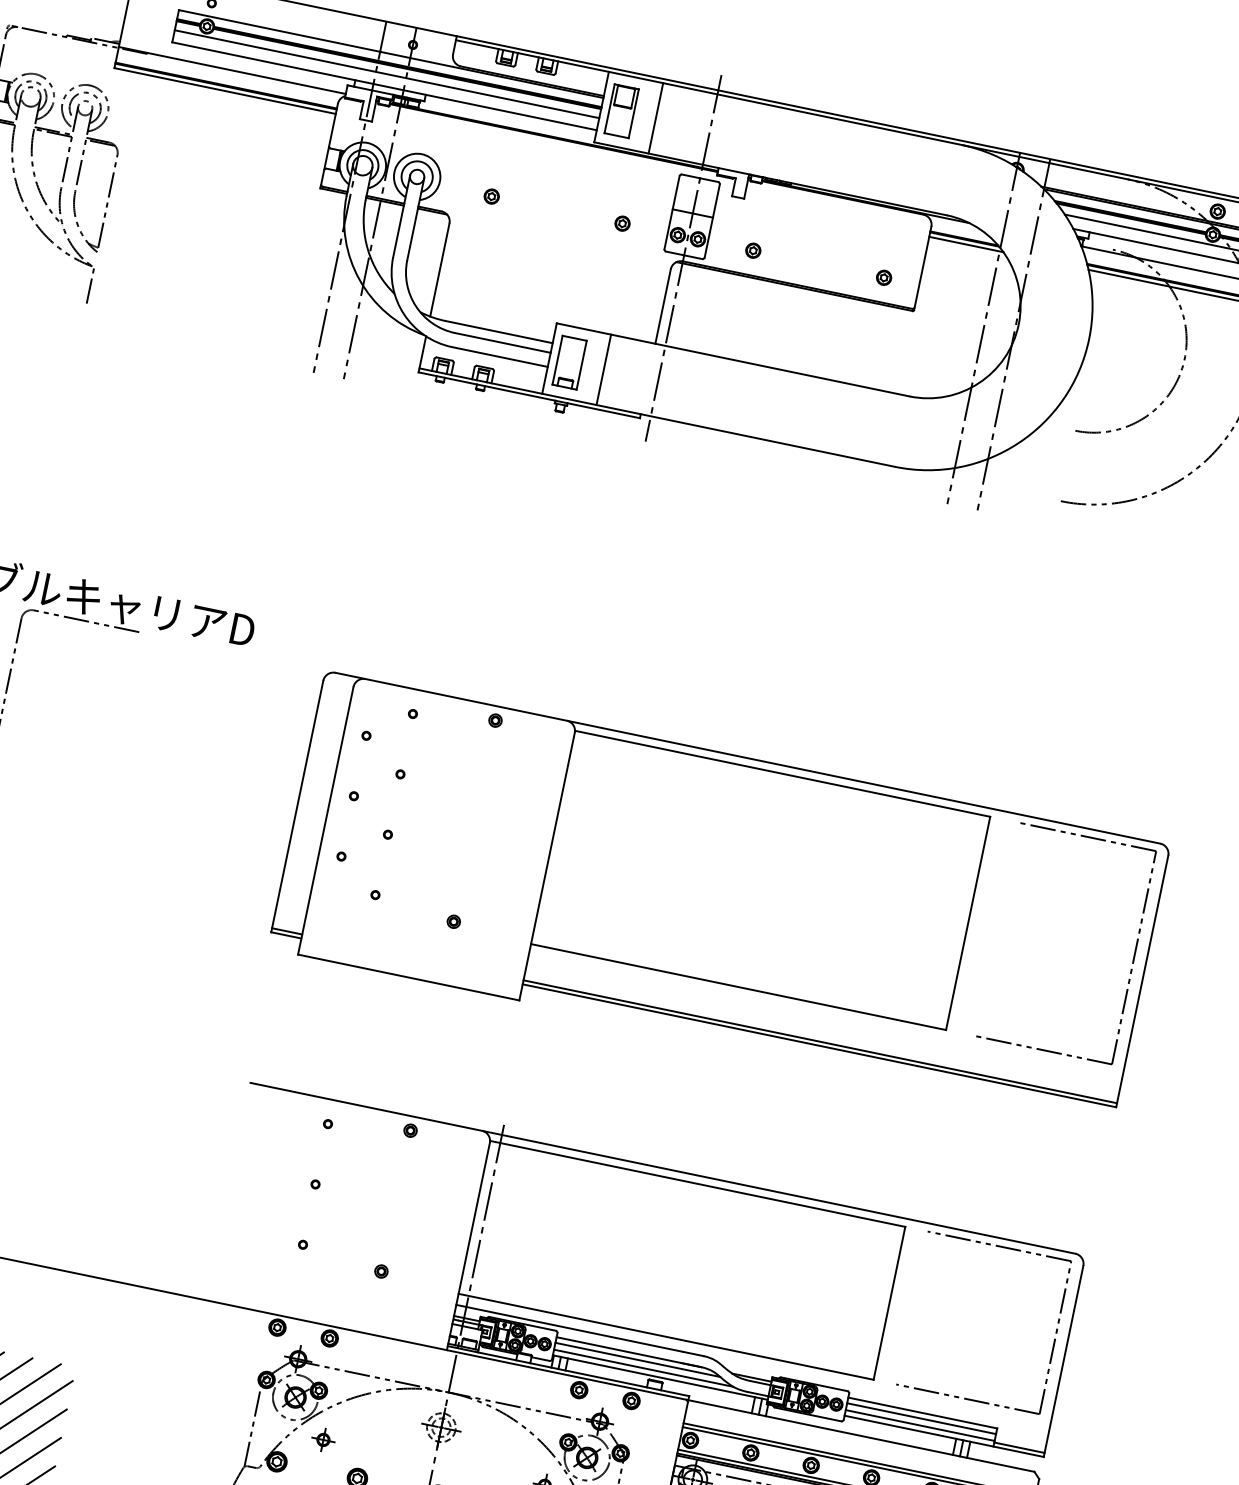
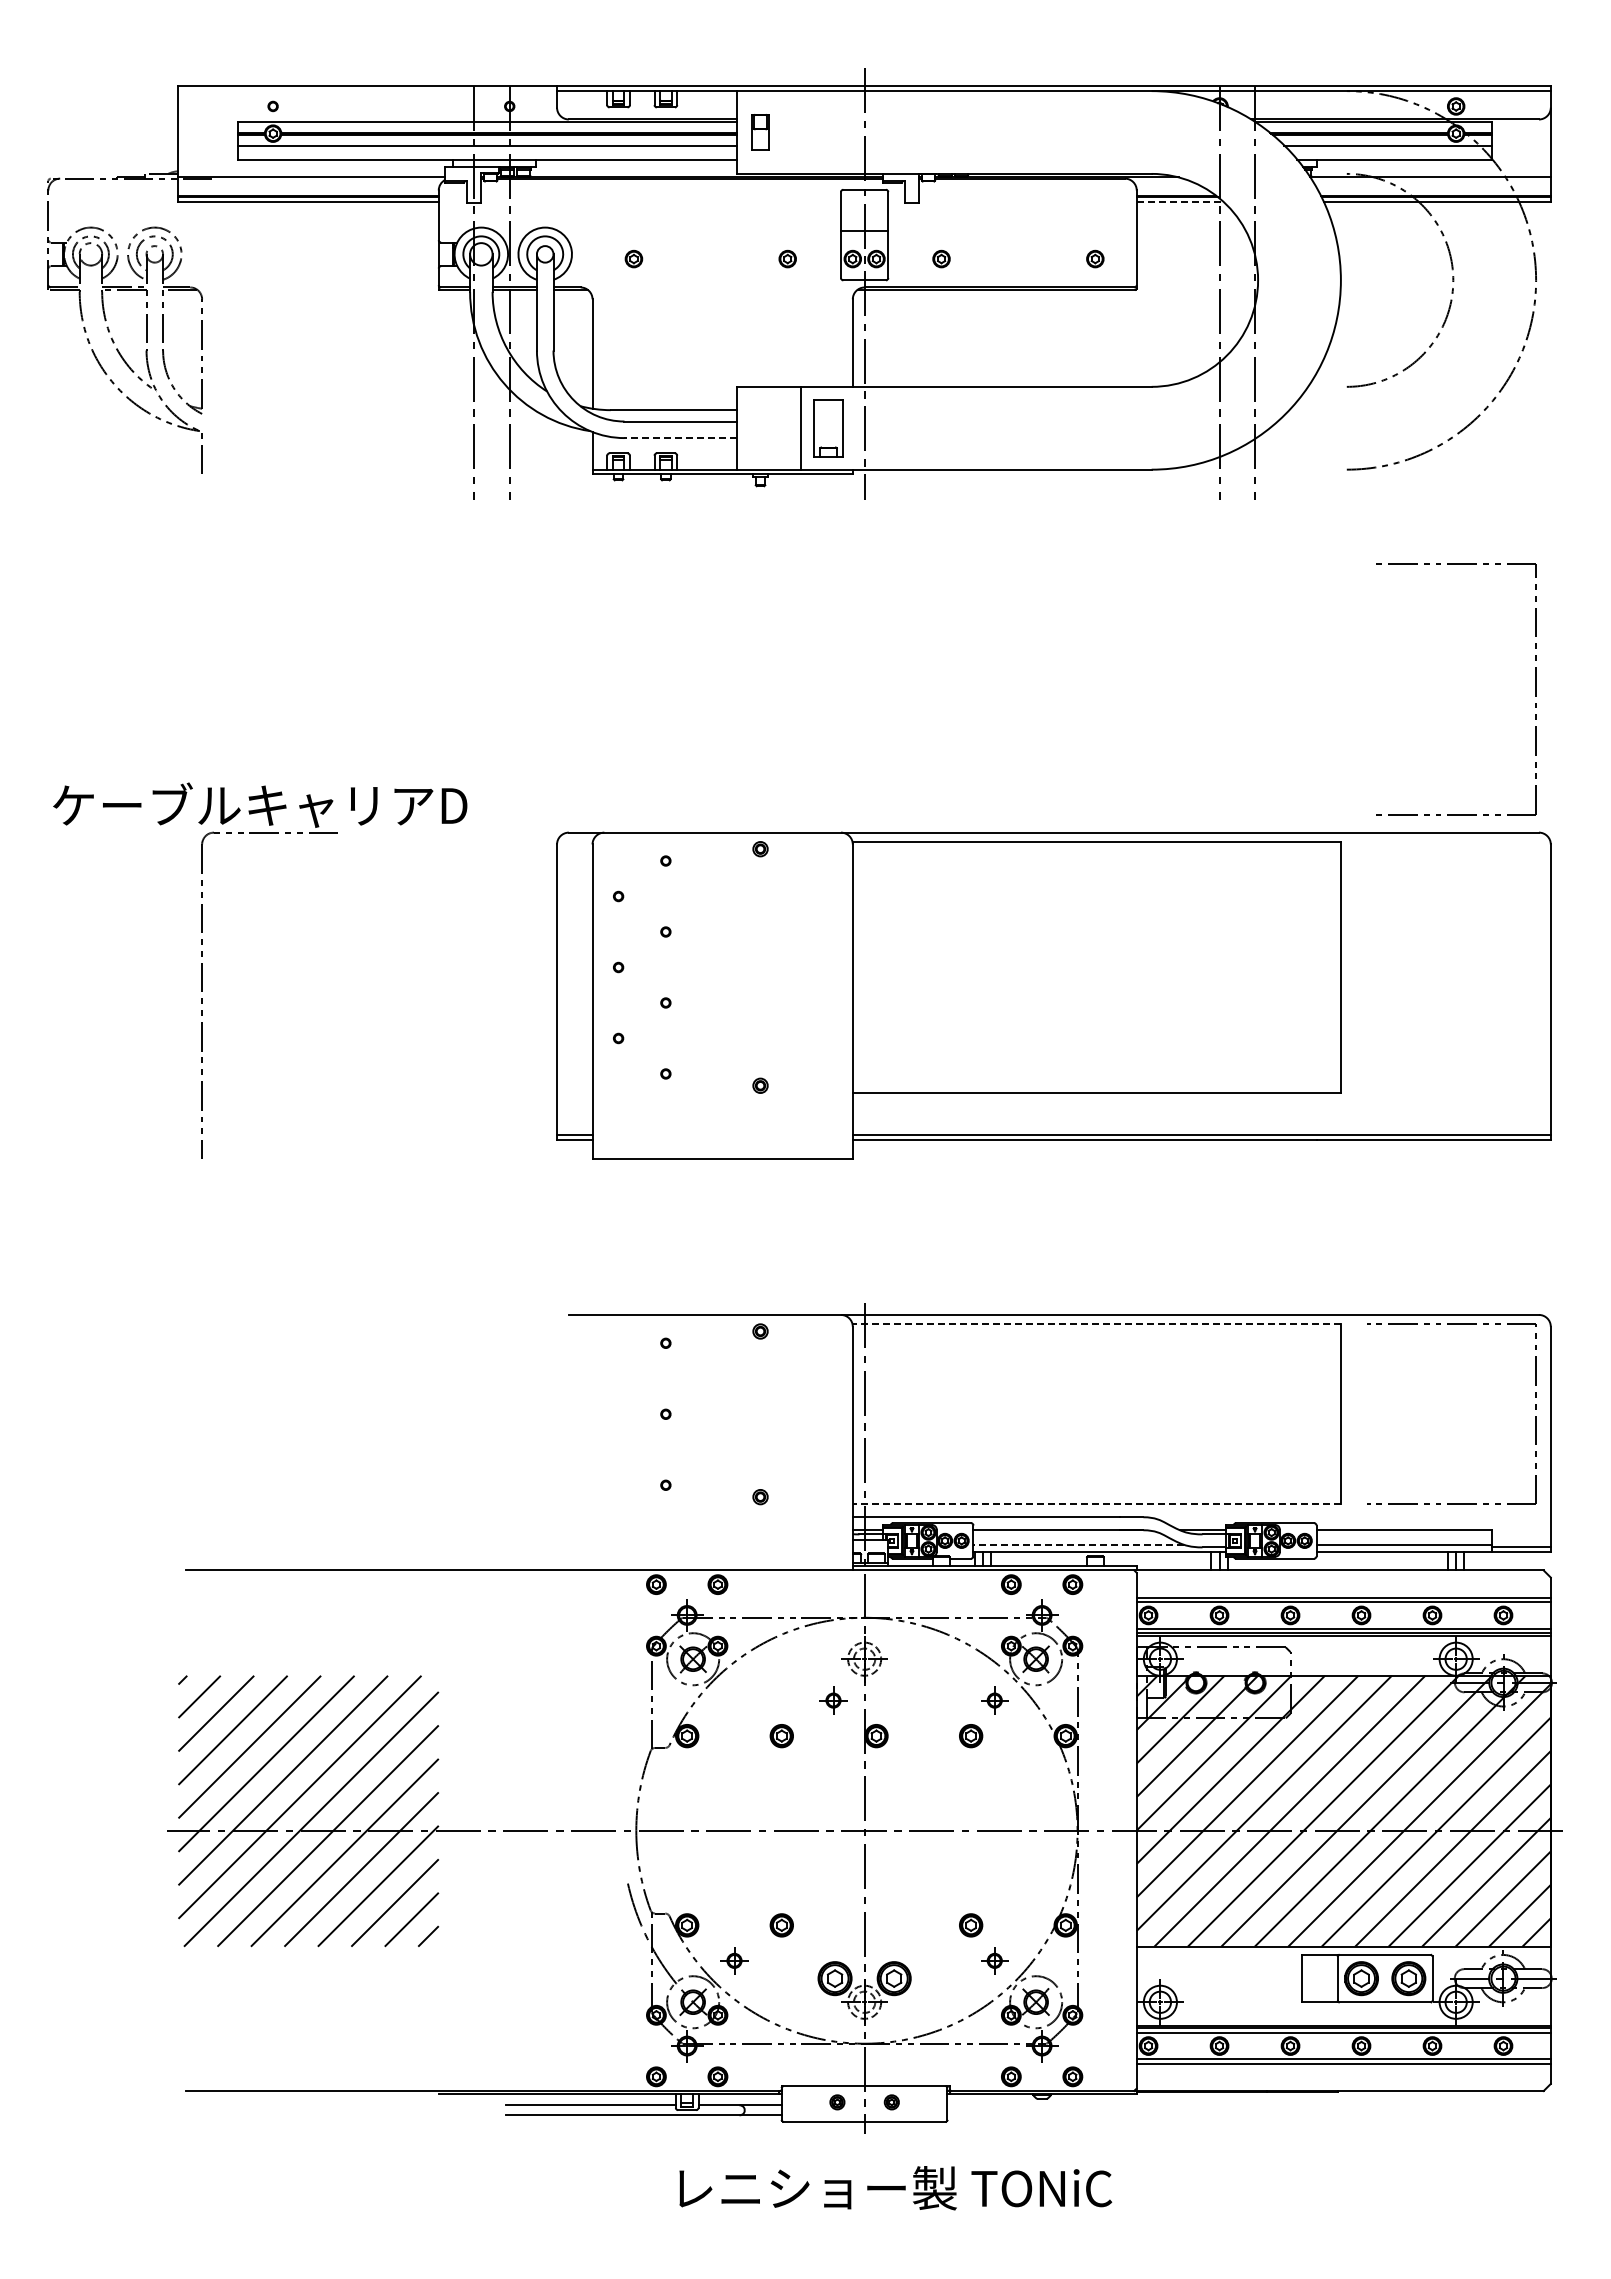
part: (621, 110) -> (760, 131), size x0.6
line: (655, 118) -> (800, 132), removed
line: (966, 244) -> (1180, 202), solid -> dashed
line: (499, 357) -> (680, 438), solid -> dashed
part: (569, 362) -> (828, 428), moved
part: (1133, 957) -> (1535, 689), moved
line: (697, 1183) -> (1096, 1324), solid -> dashed
line: (665, 1336) -> (1096, 1504), solid -> dashed
line: (638, 1359) -> (1070, 1536), removed
line: (643, 1367) -> (1078, 1544), solid -> dashed
line: (921, 1418) -> (1403, 1536), removed
part: (323, 1439) -> (833, 1700), moved

